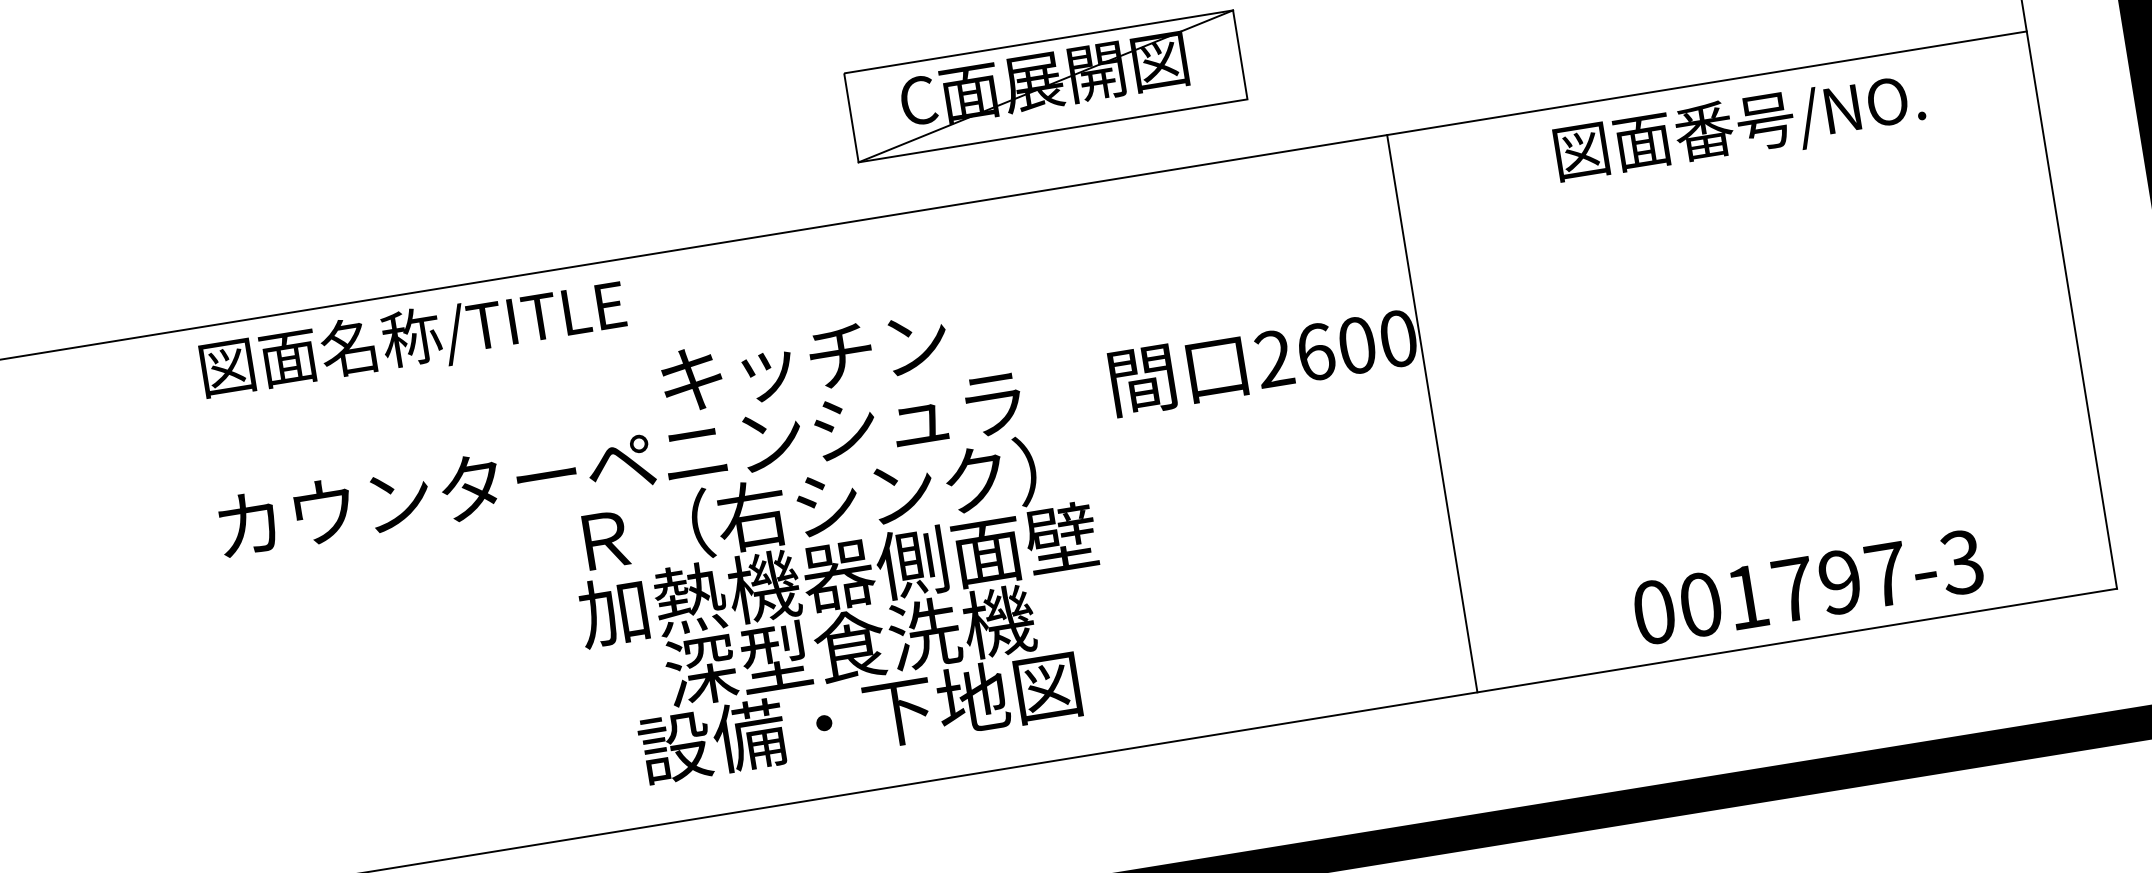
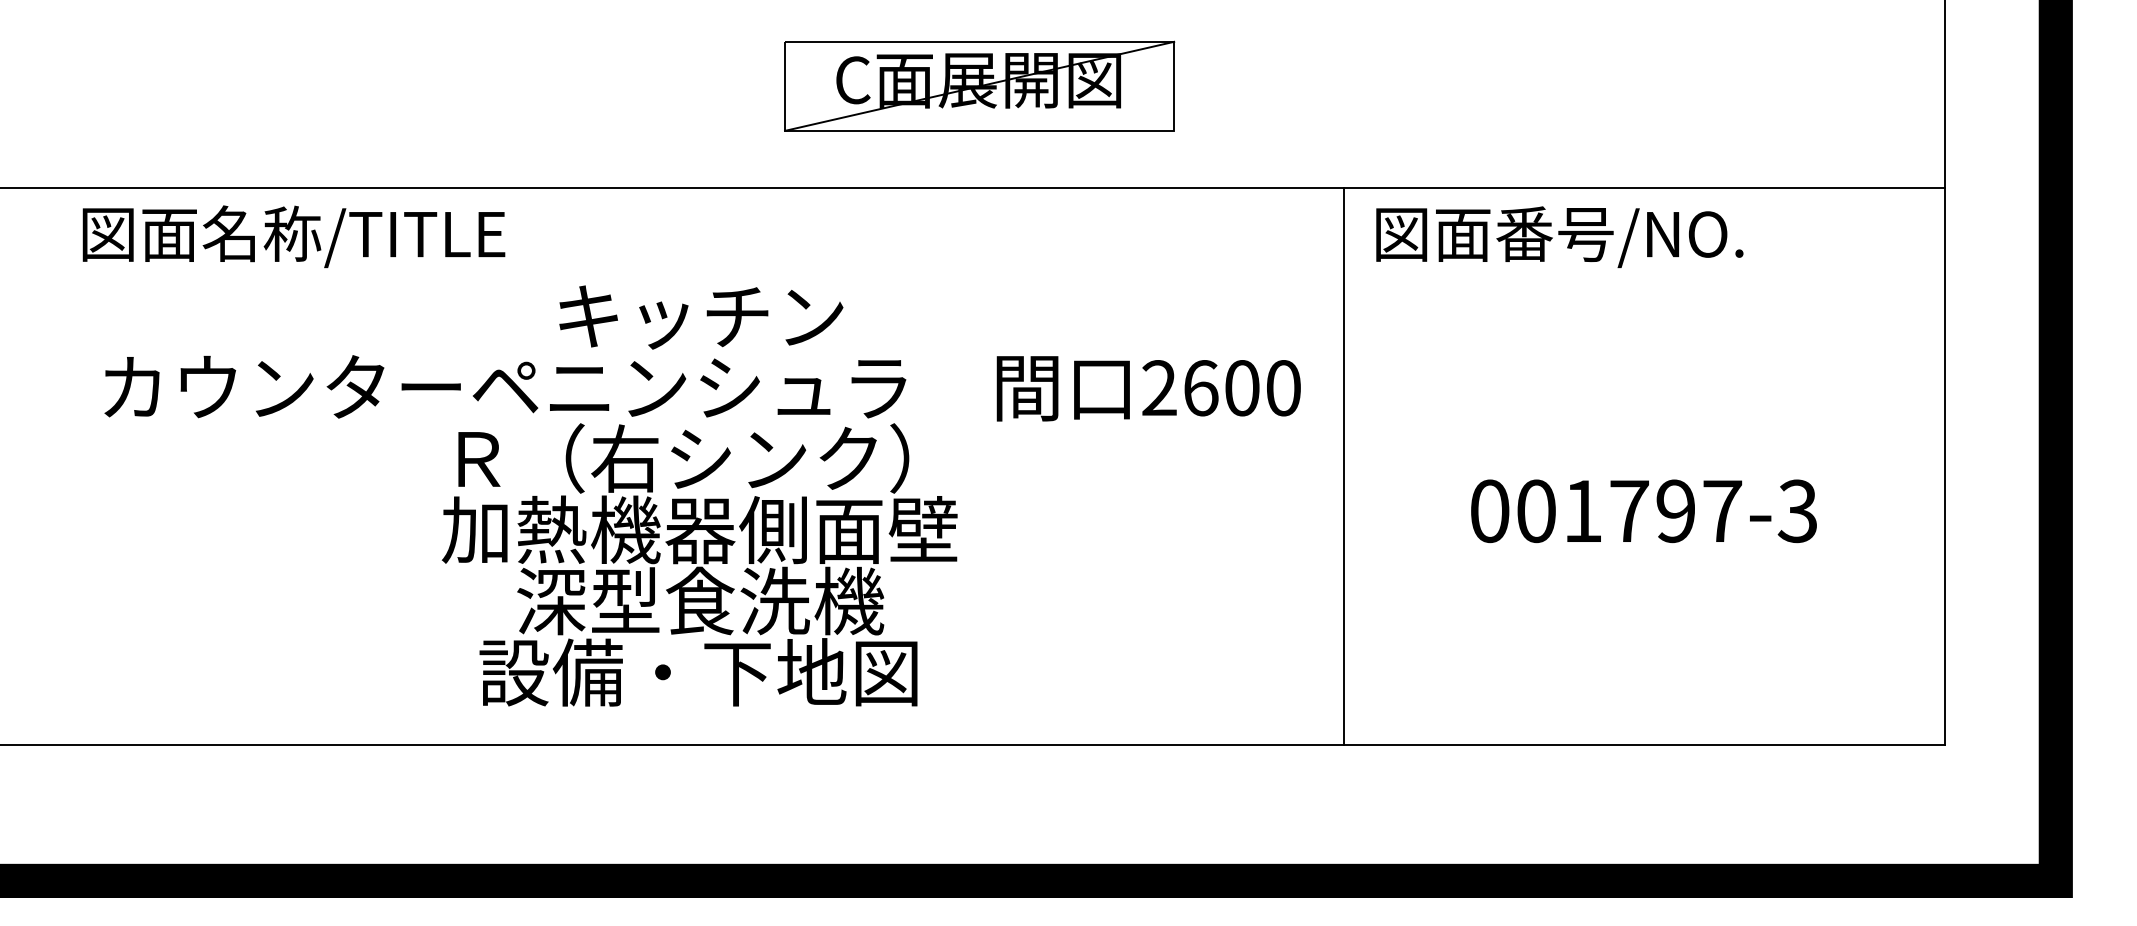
text: (1739, 128) -> (1559, 237), moved
text: (413, 339) -> (293, 236), moved
line: (1432, 413) -> (1343, 466), moved
text: (1807, 587) -> (1643, 511), moved

